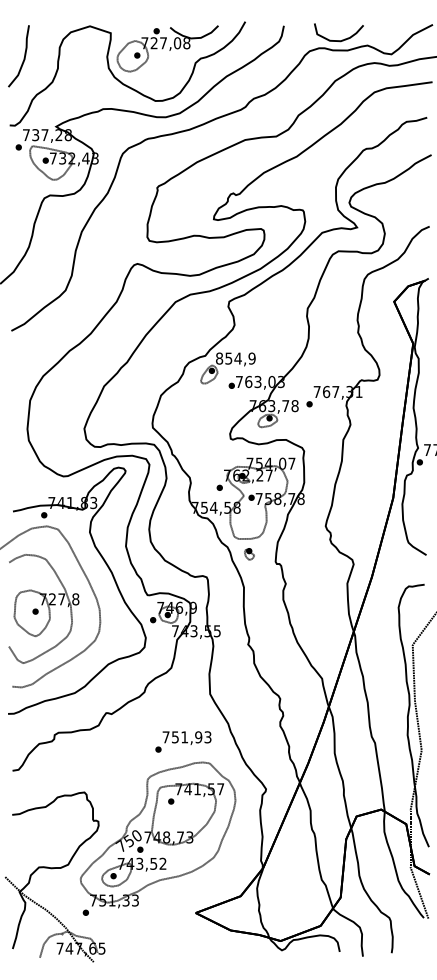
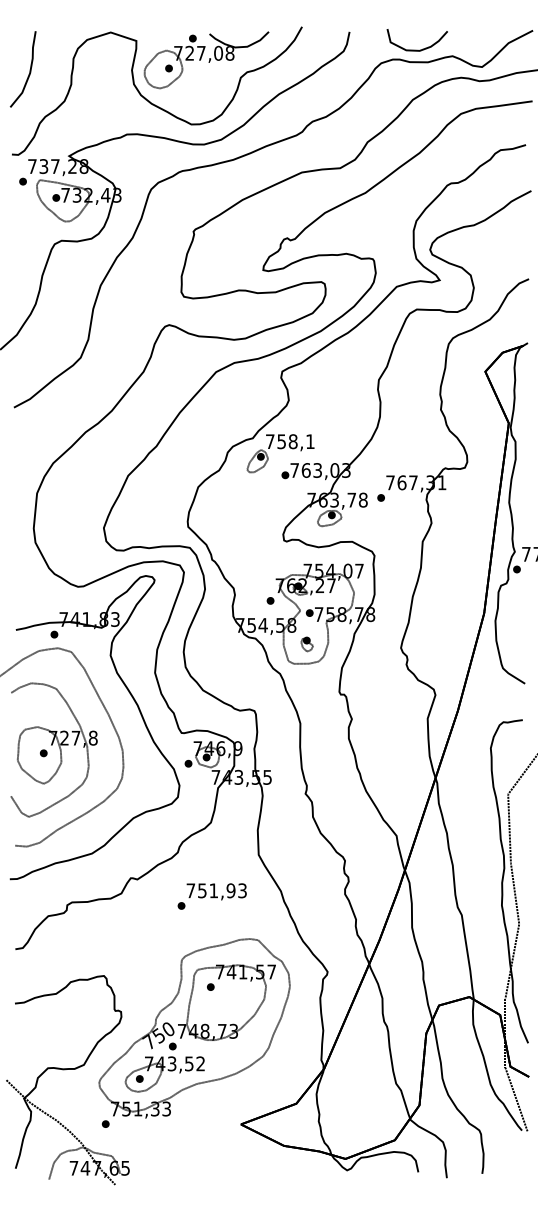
text: (235, 358) -> (289, 441), 854,9 -> 758,1
part: (249, 554) -> (307, 644), moved
text: (183, 741) -> (212, 895), moved

